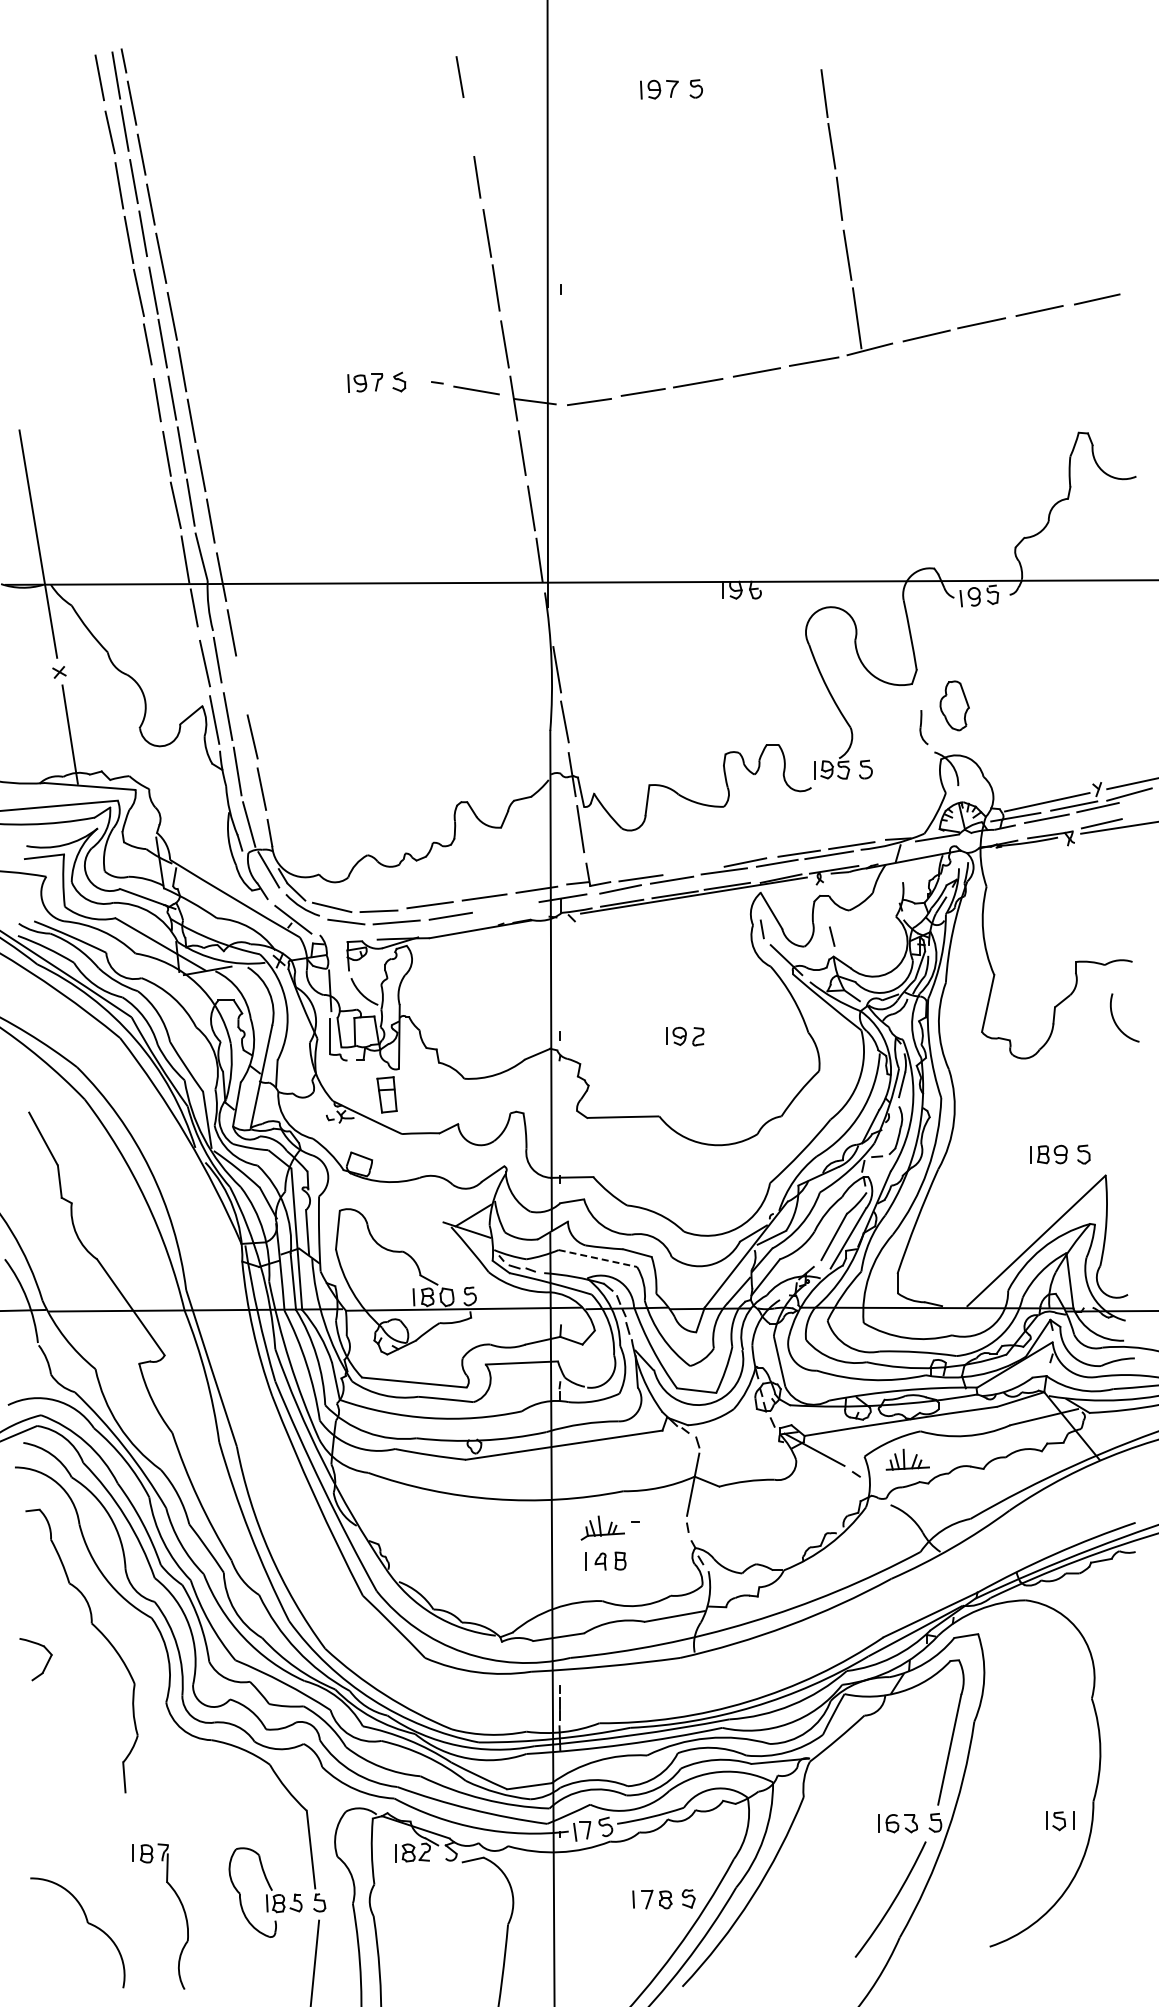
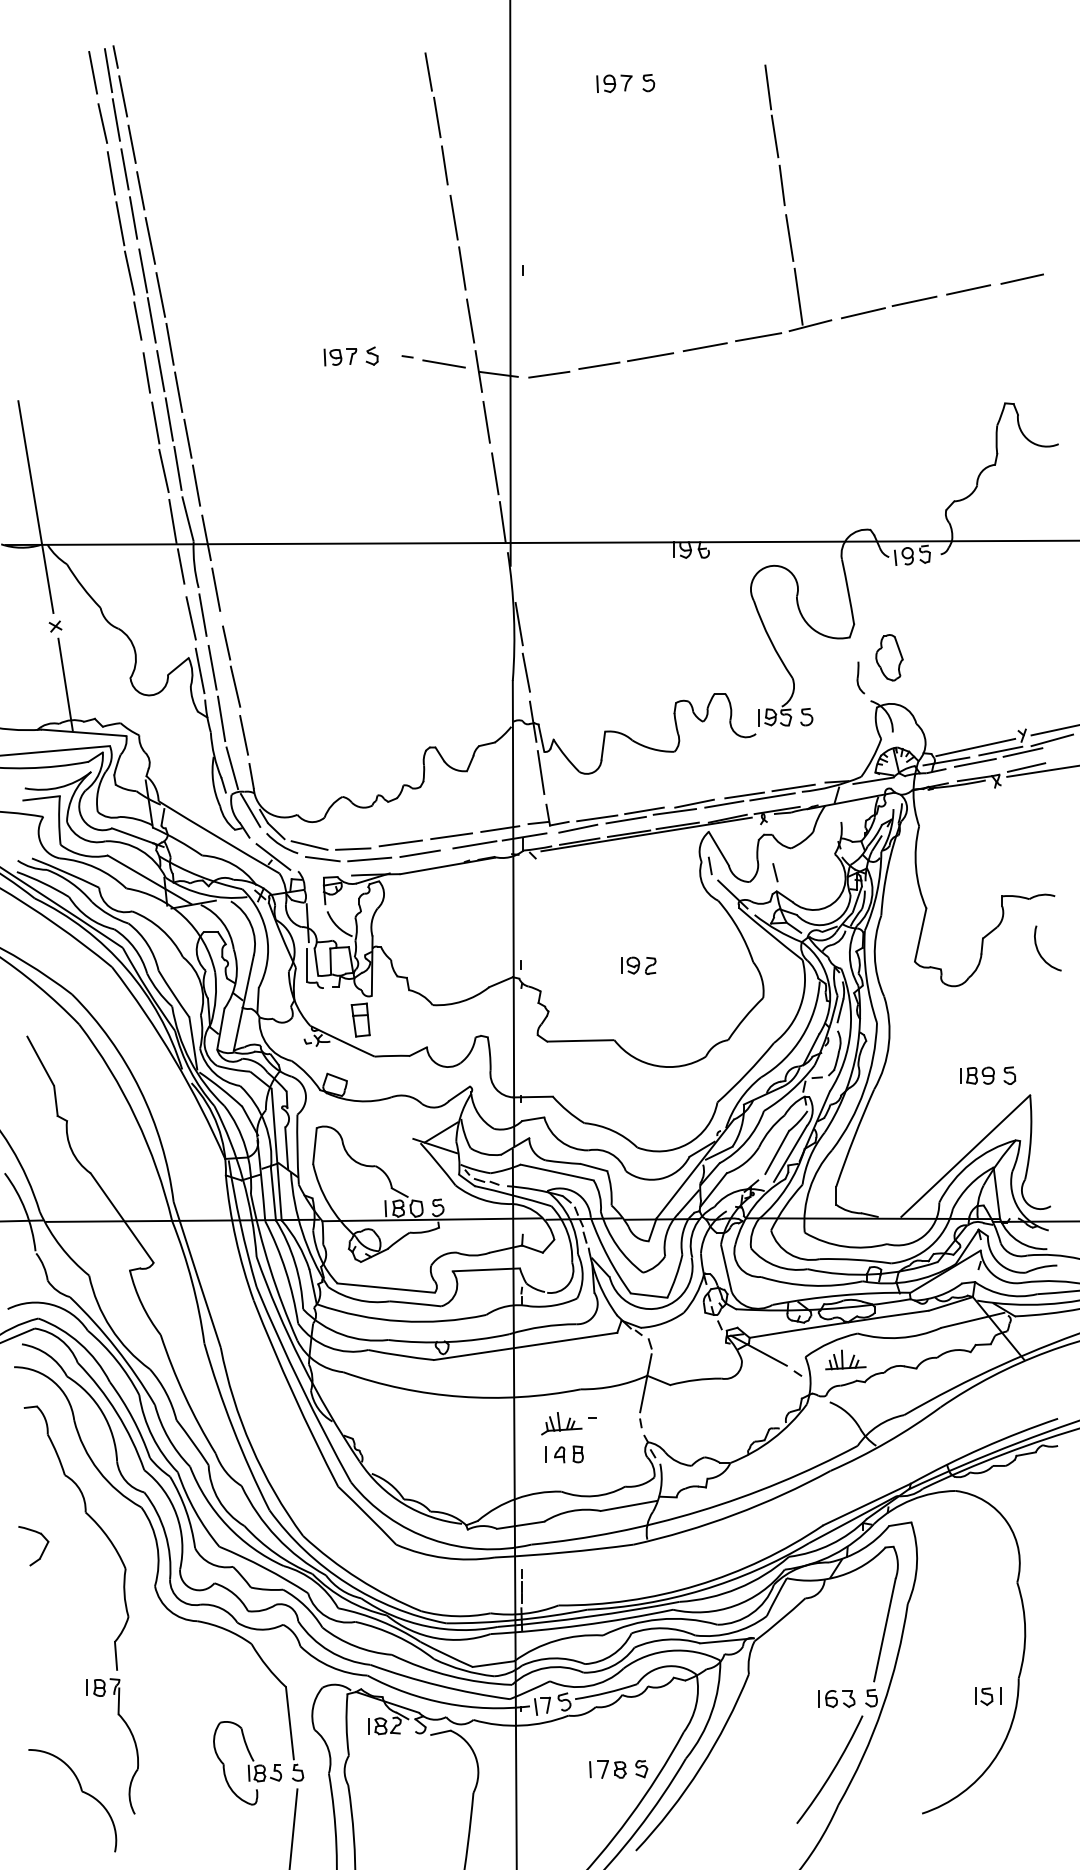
line: (468, 125) -> (436, 117), added
line: (242, 689) -> (226, 642), added
line: (691, 869) -> (644, 810), added
line: (509, 906) -> (474, 844), added
line: (598, 1258) -> (557, 1172), dashed -> solid
part: (182, 1909) -> (132, 1739), moved

